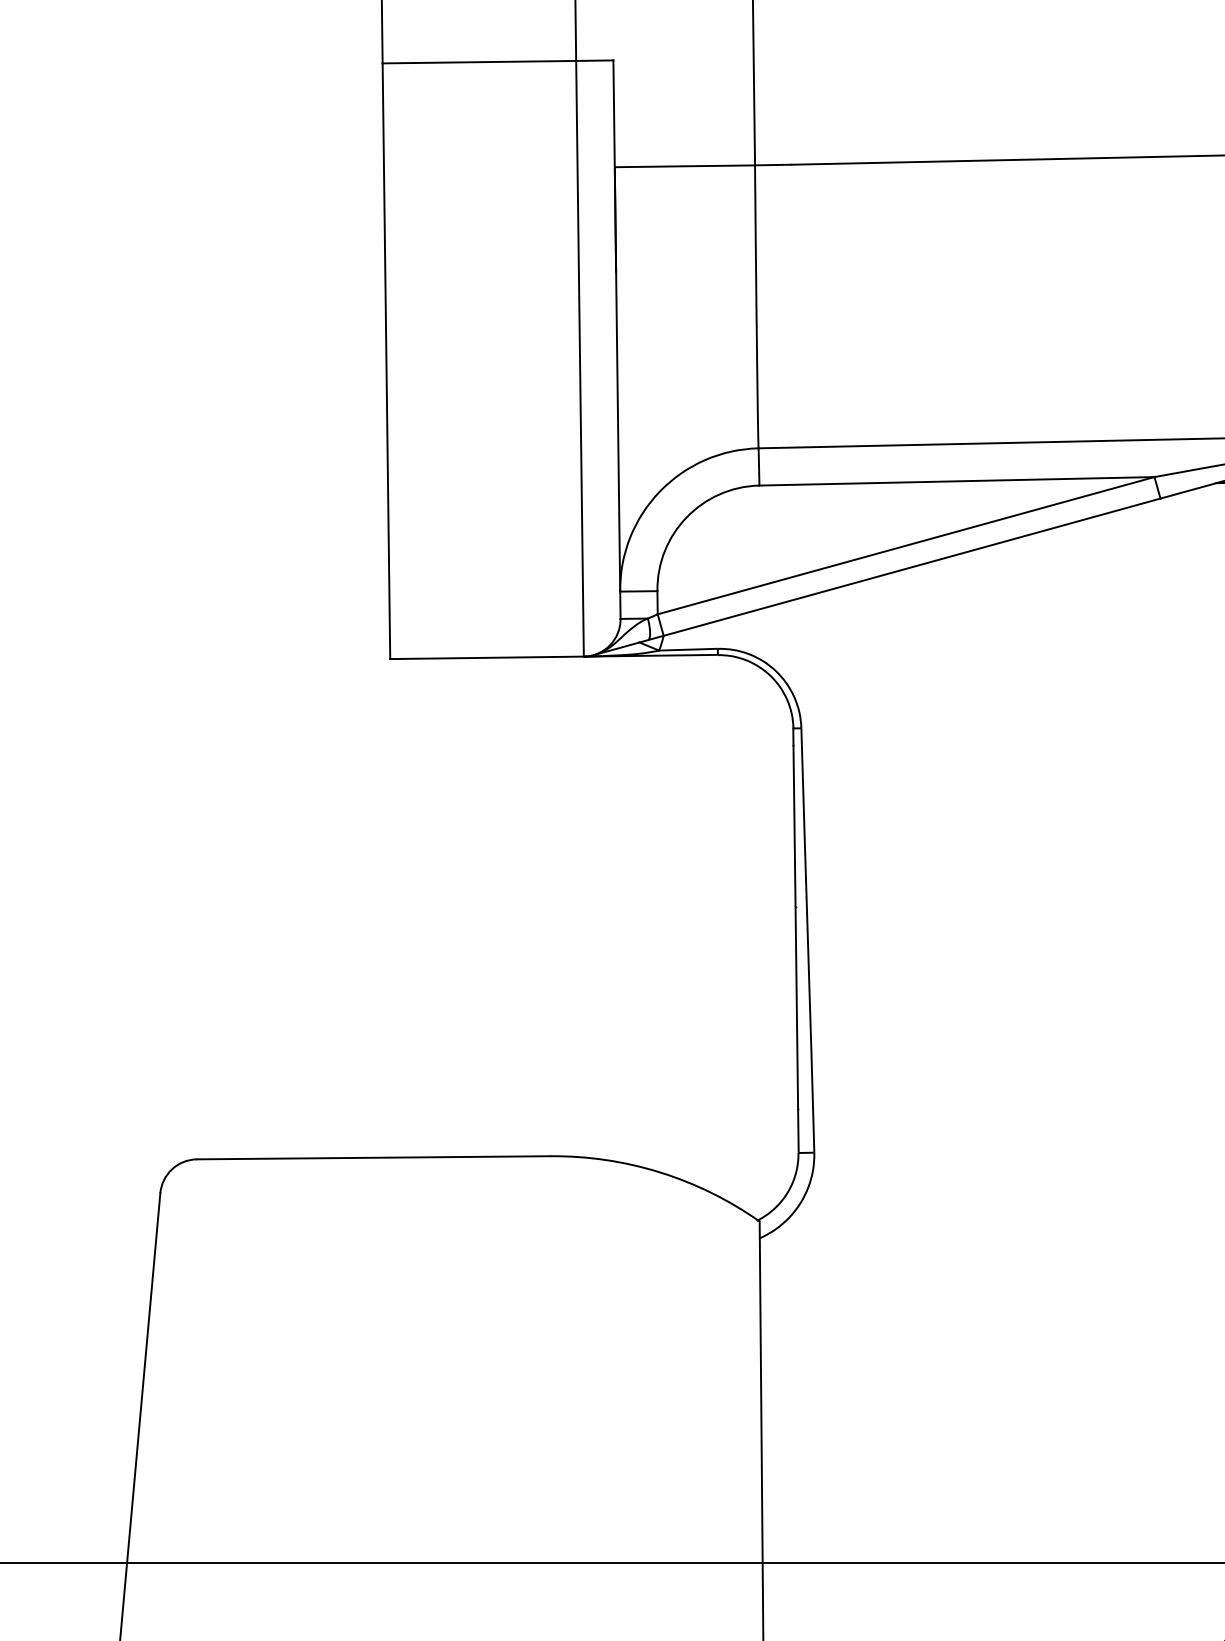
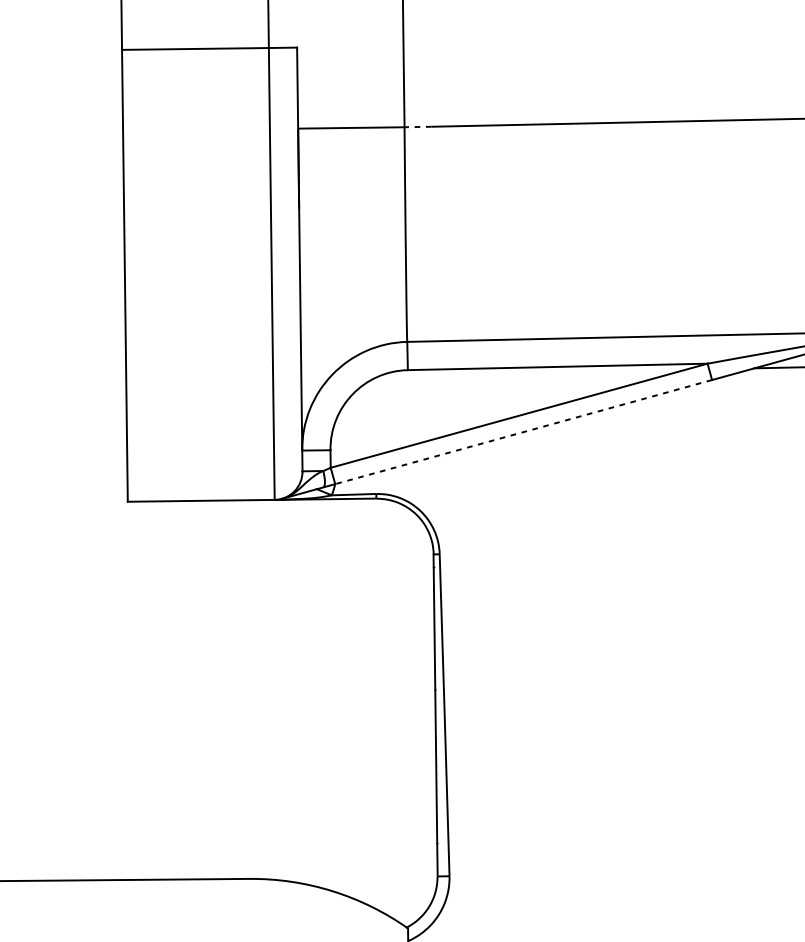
line: (772, 165) -> (417, 127), solid -> dashed
line: (912, 567) -> (523, 432), solid -> dashed

